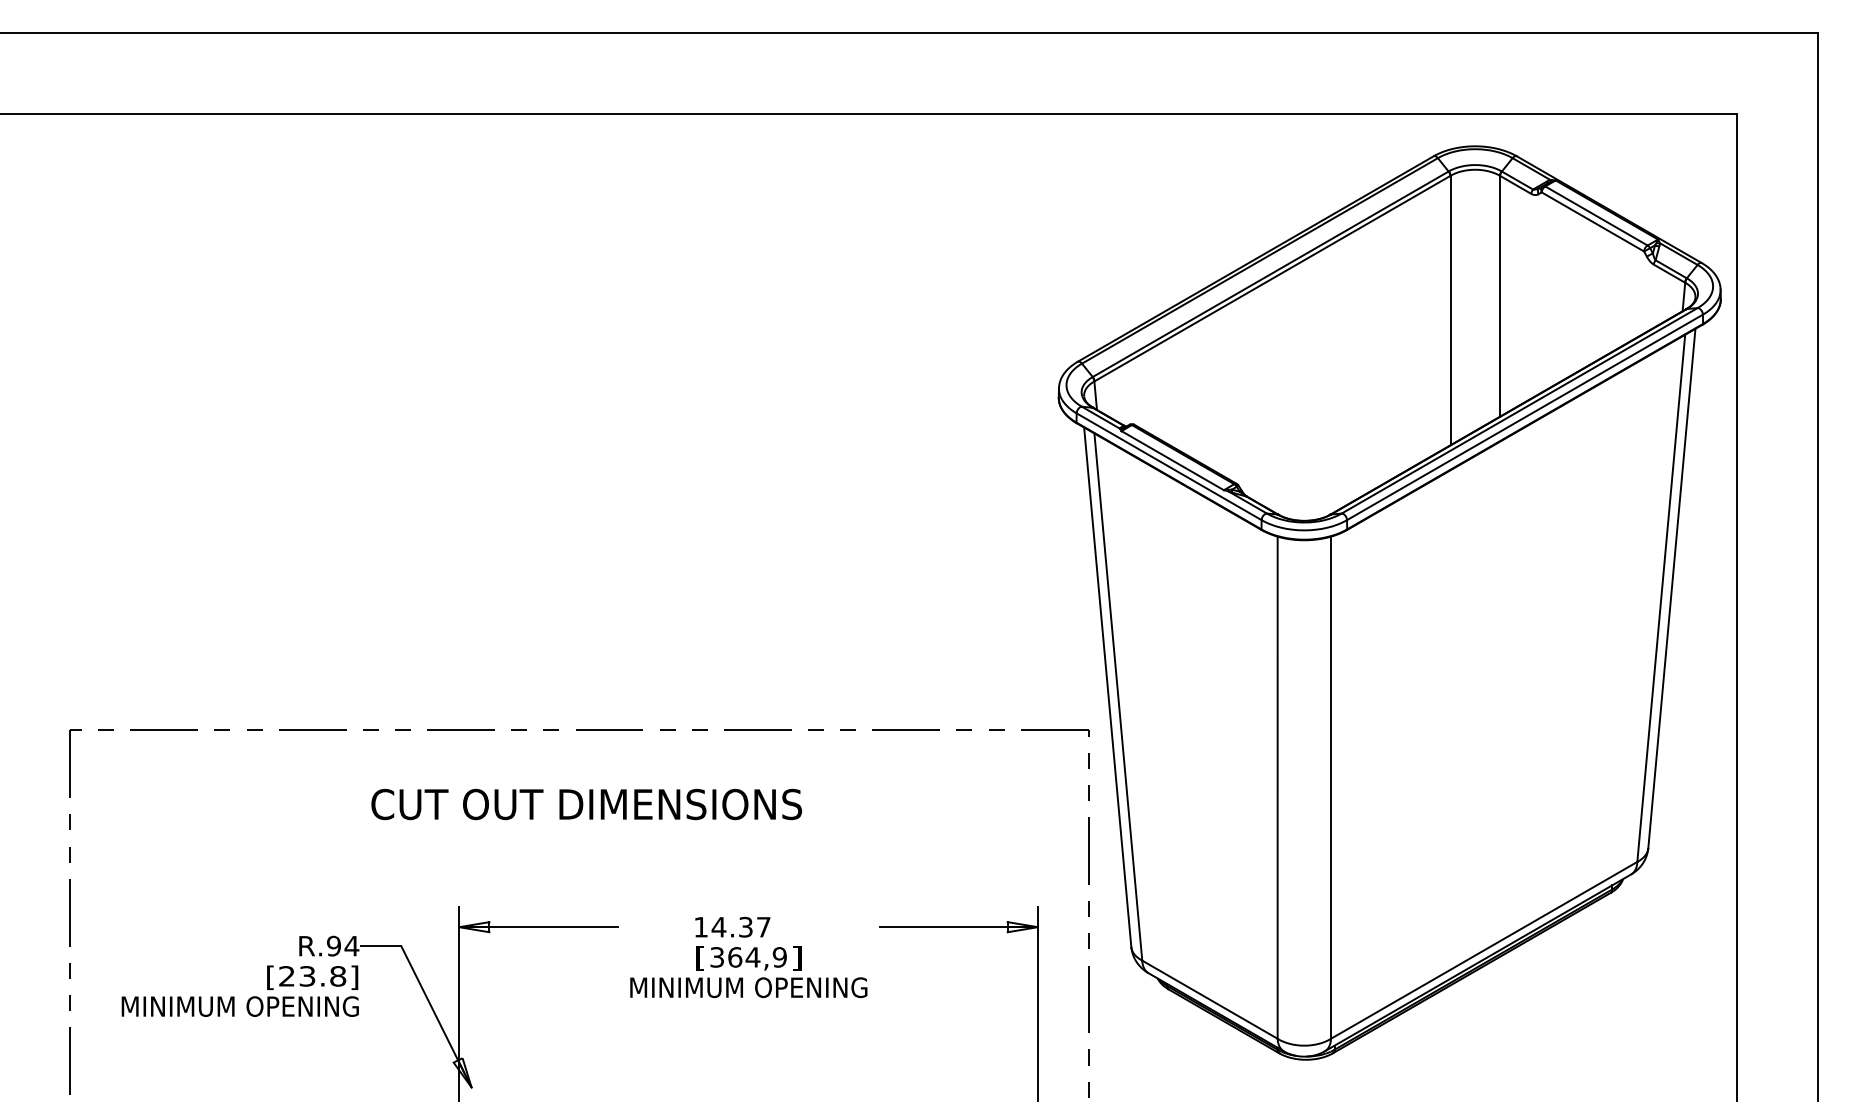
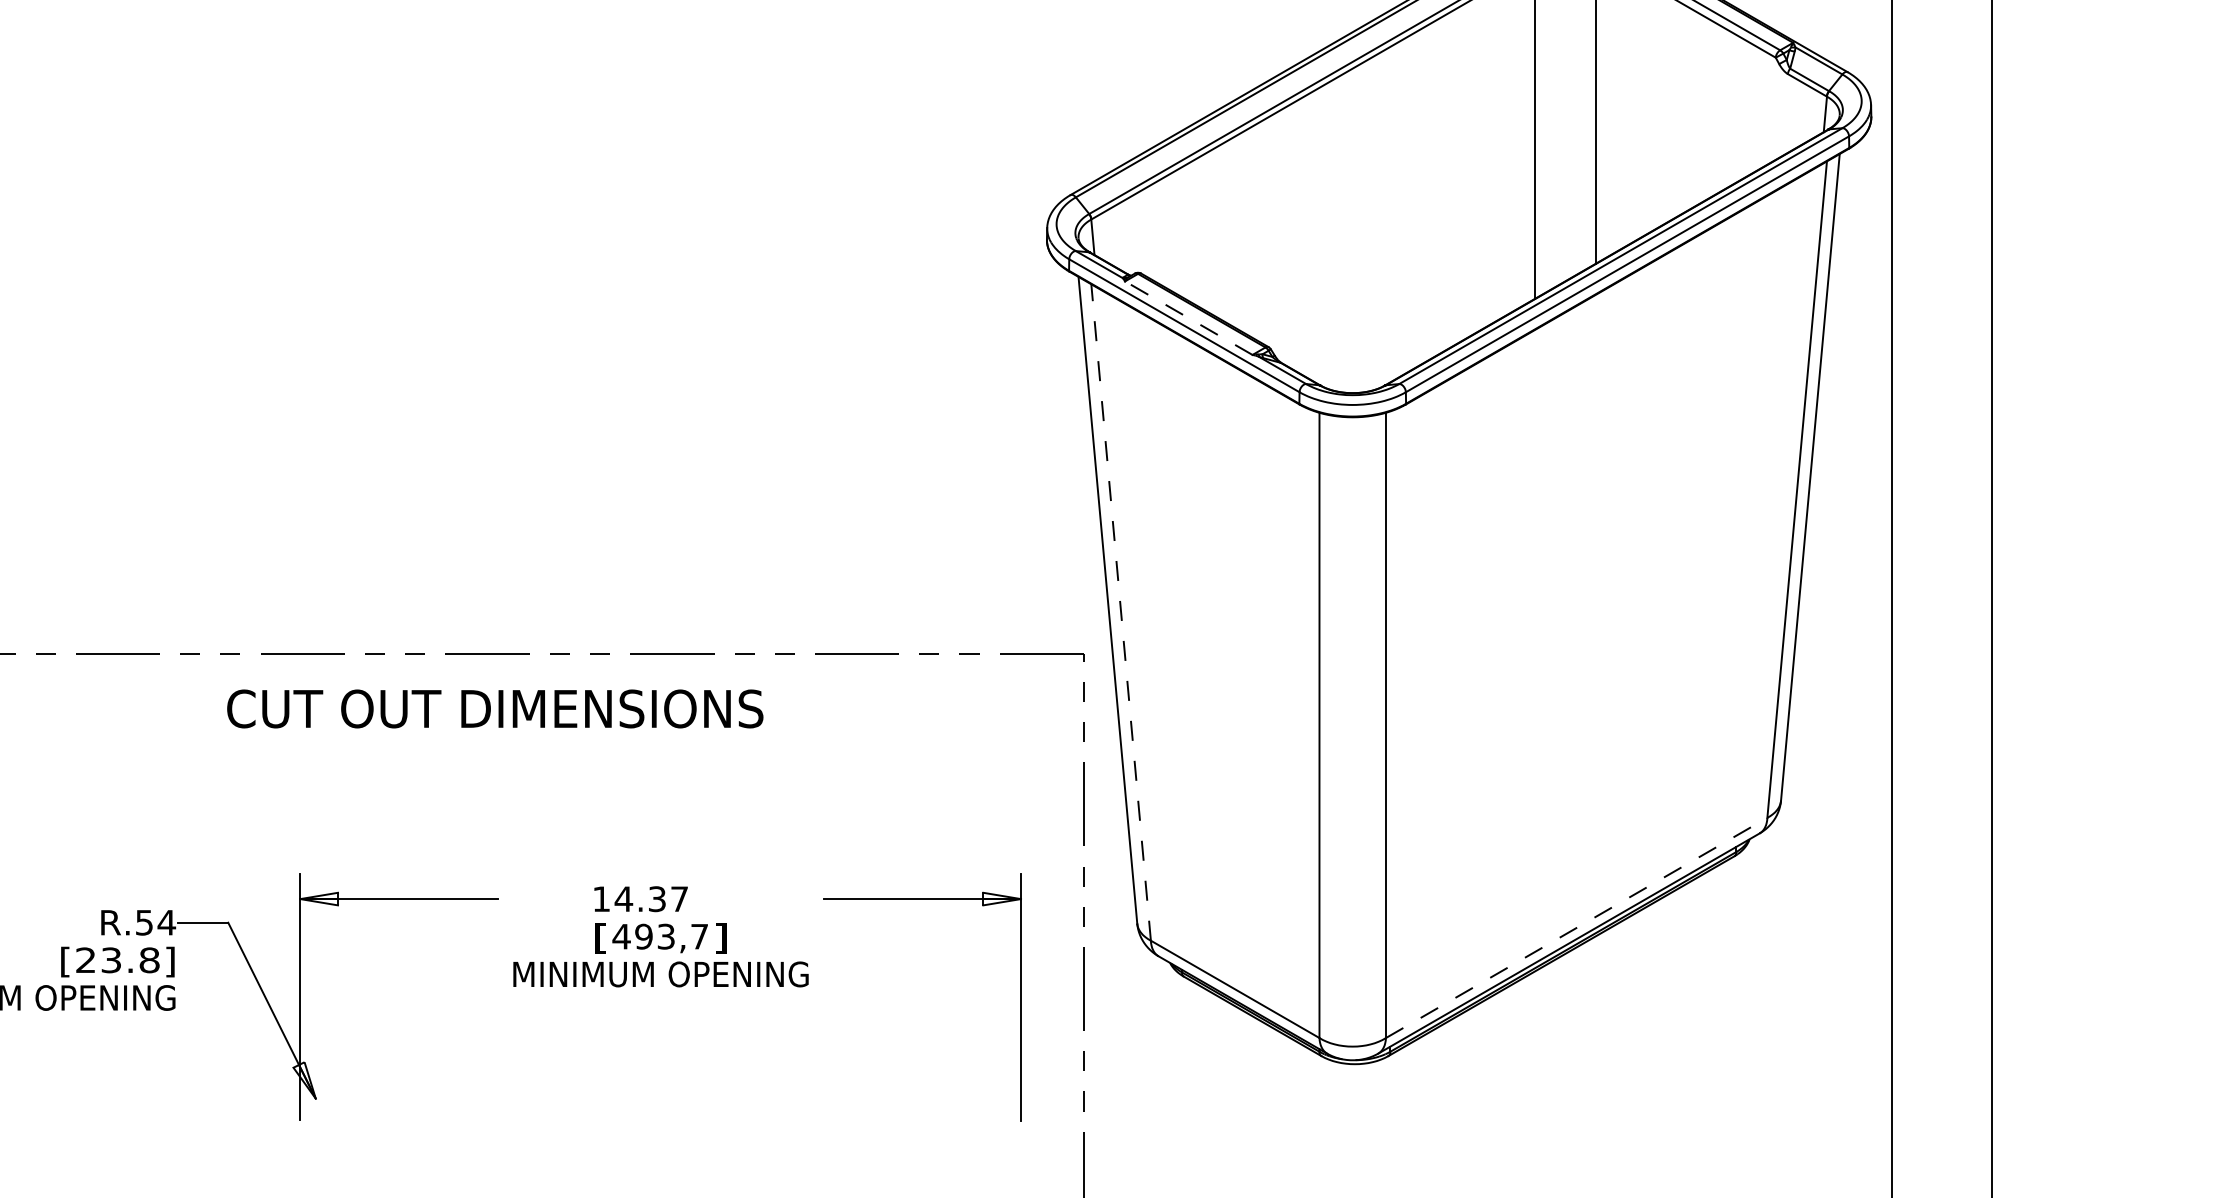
line: (1172, 460) -> (1188, 317), solid -> dashed
line: (1118, 697) -> (1121, 613), solid -> dashed
text: (586, 804) -> (494, 708), moved
text: (333, 945) -> (143, 921), R.94 -> R.54
line: (1484, 950) -> (1577, 928), solid -> dashed
text: (747, 957) -> (659, 936), 364,9 -> 493,7

